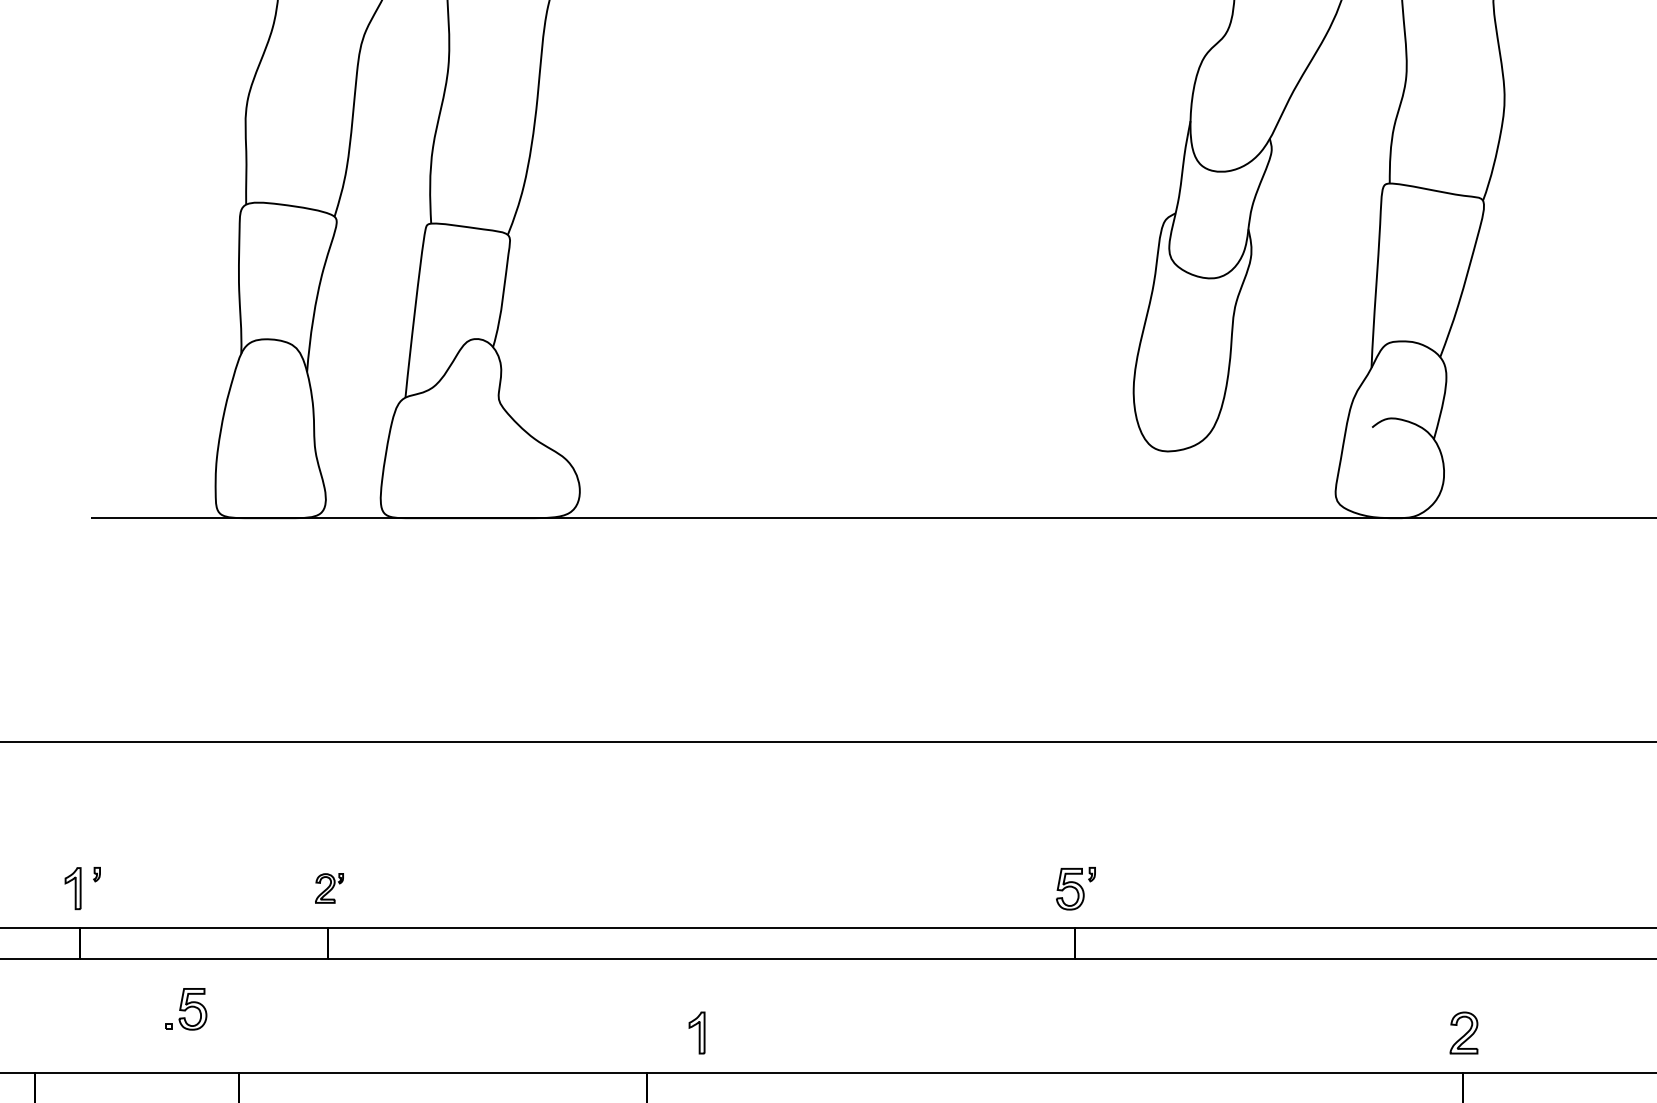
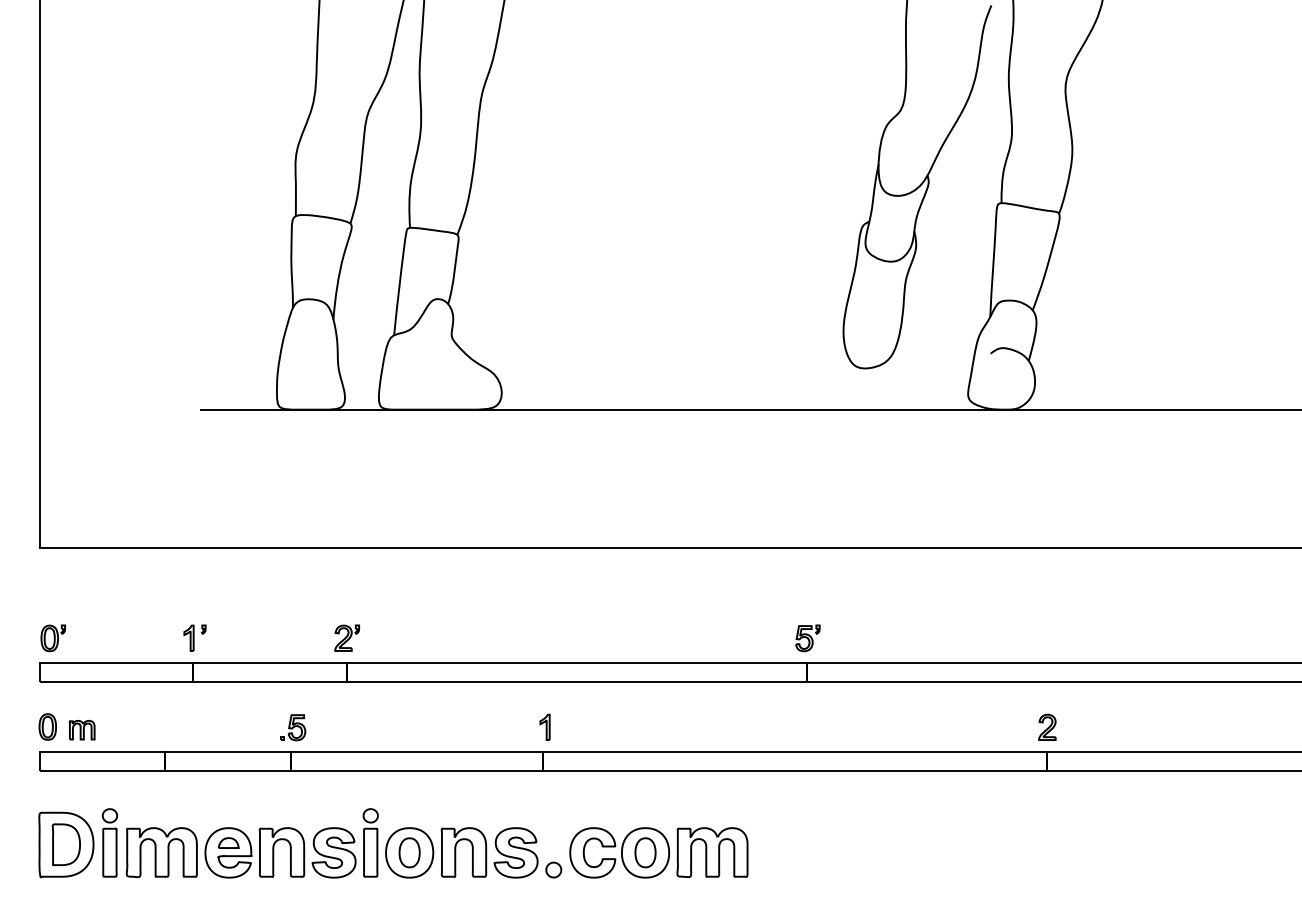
part: (329, 887) -> (347, 637), size x1.43
part: (187, 1008) -> (293, 727), moved
part: (696, 1031) -> (544, 726), moved

